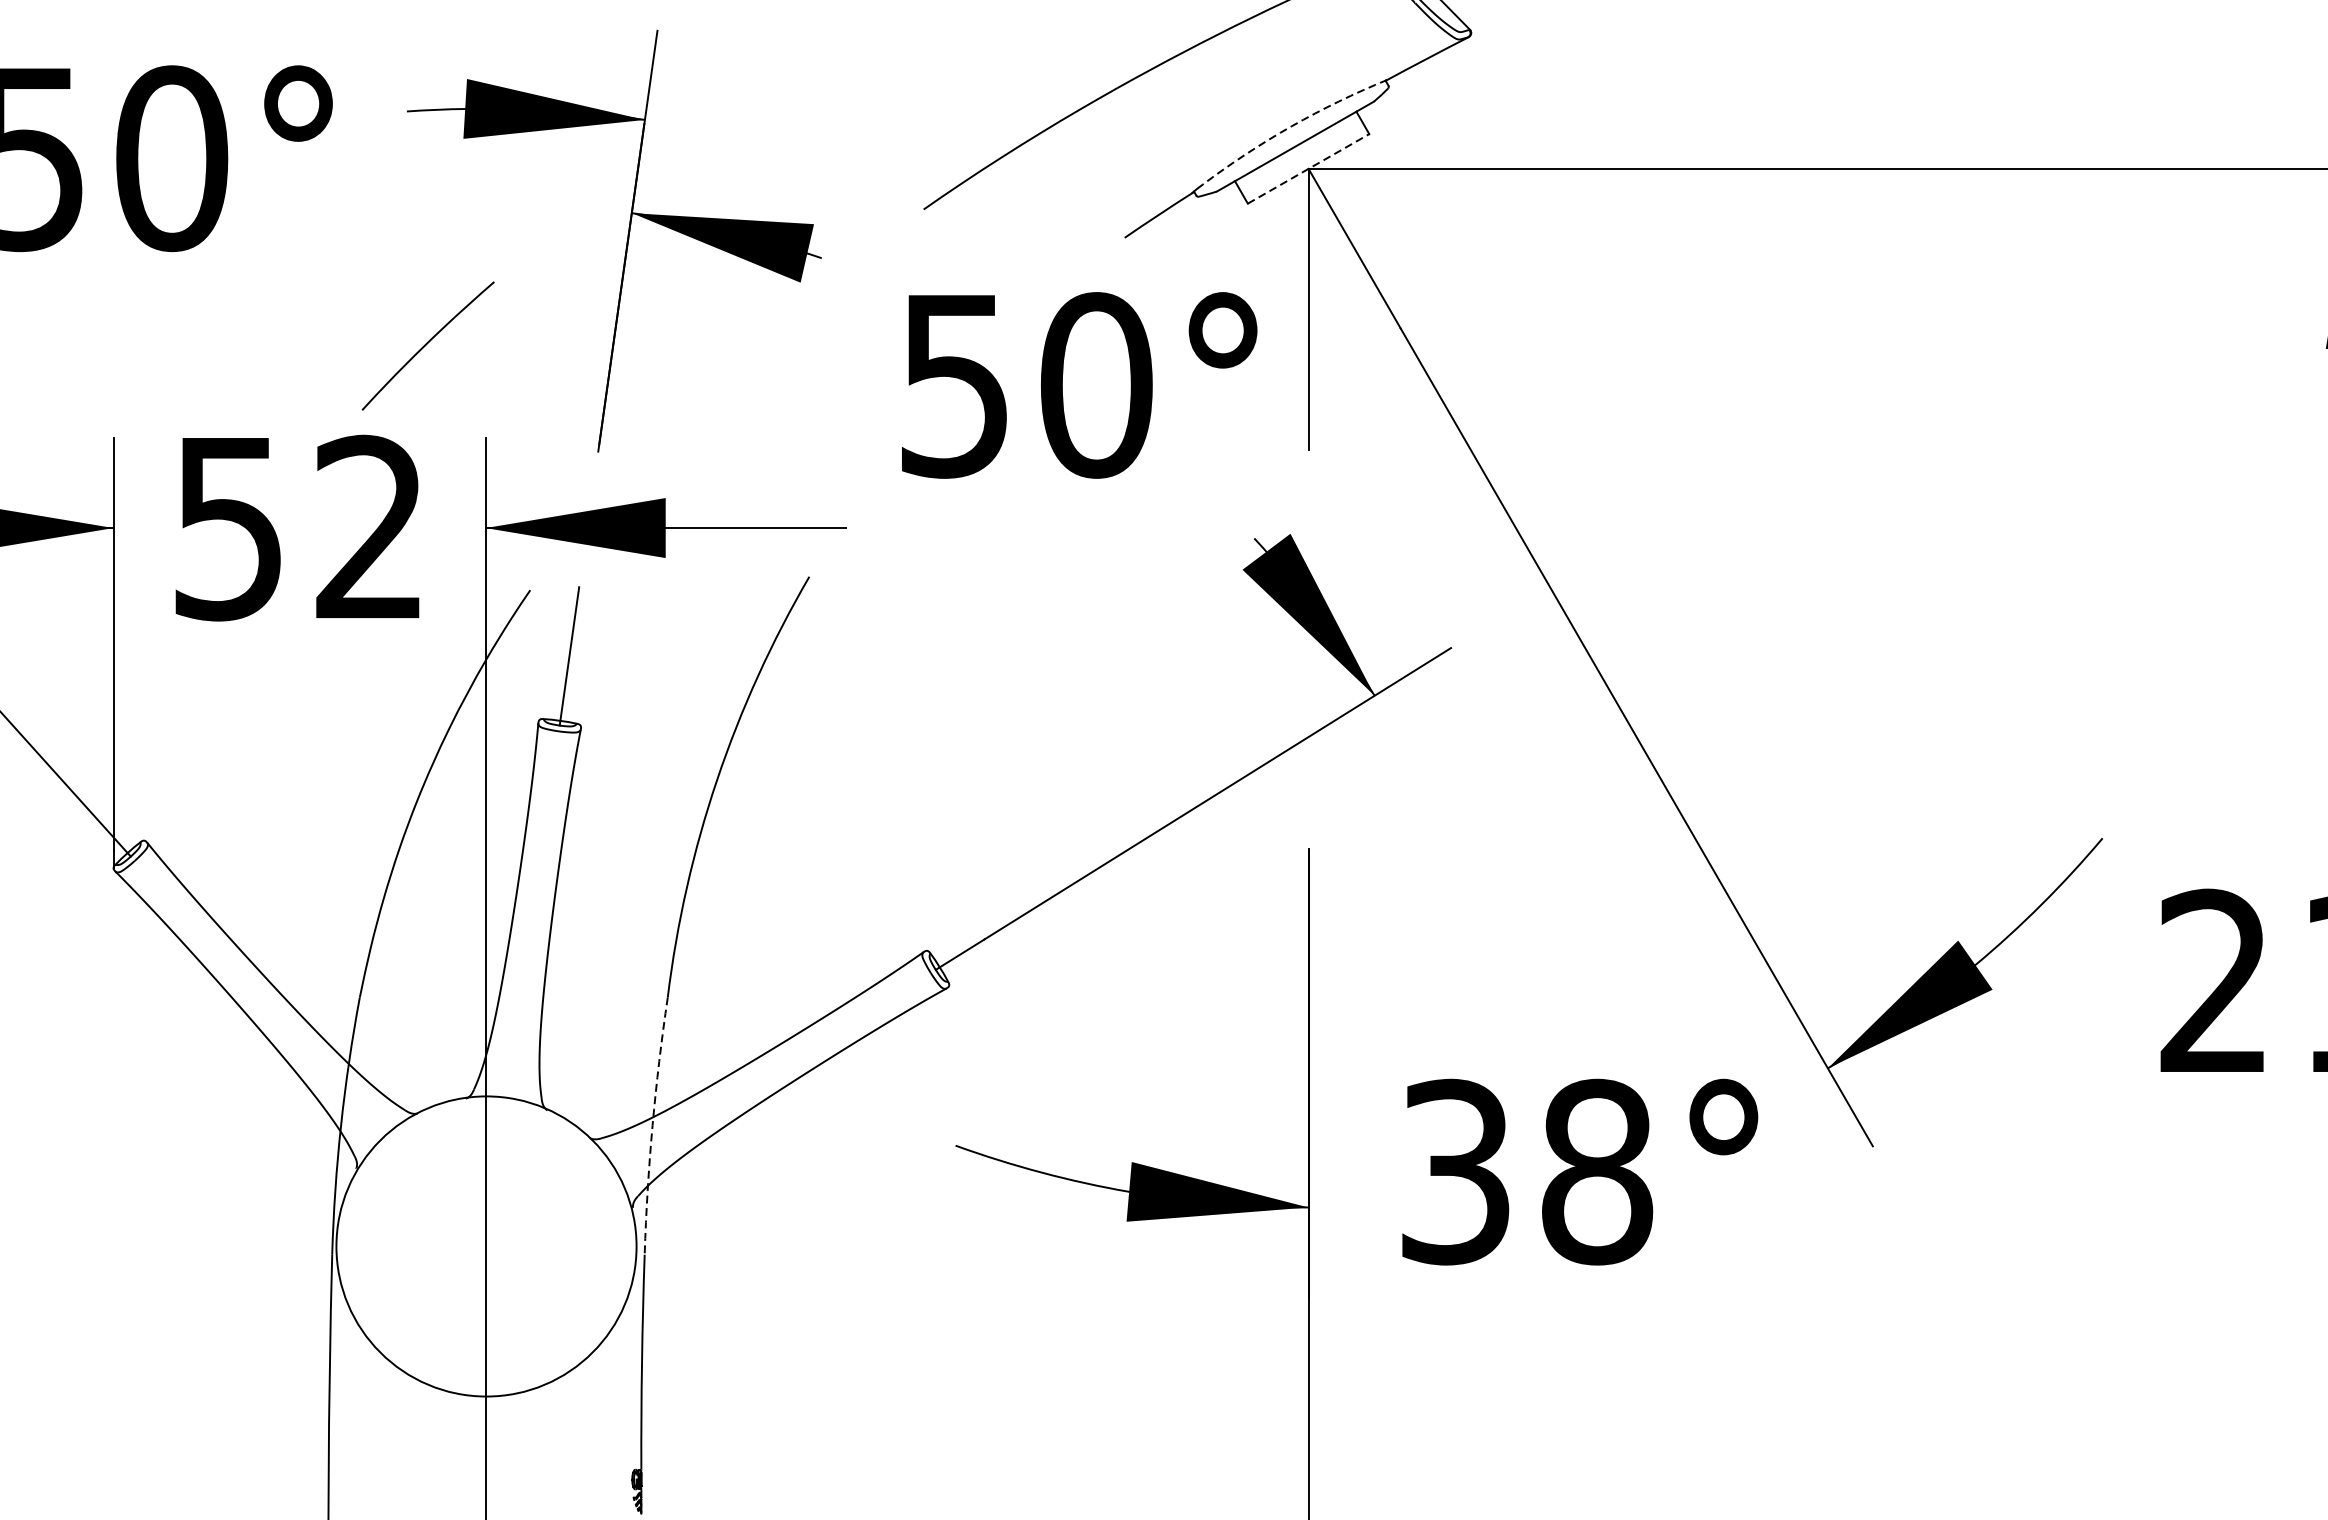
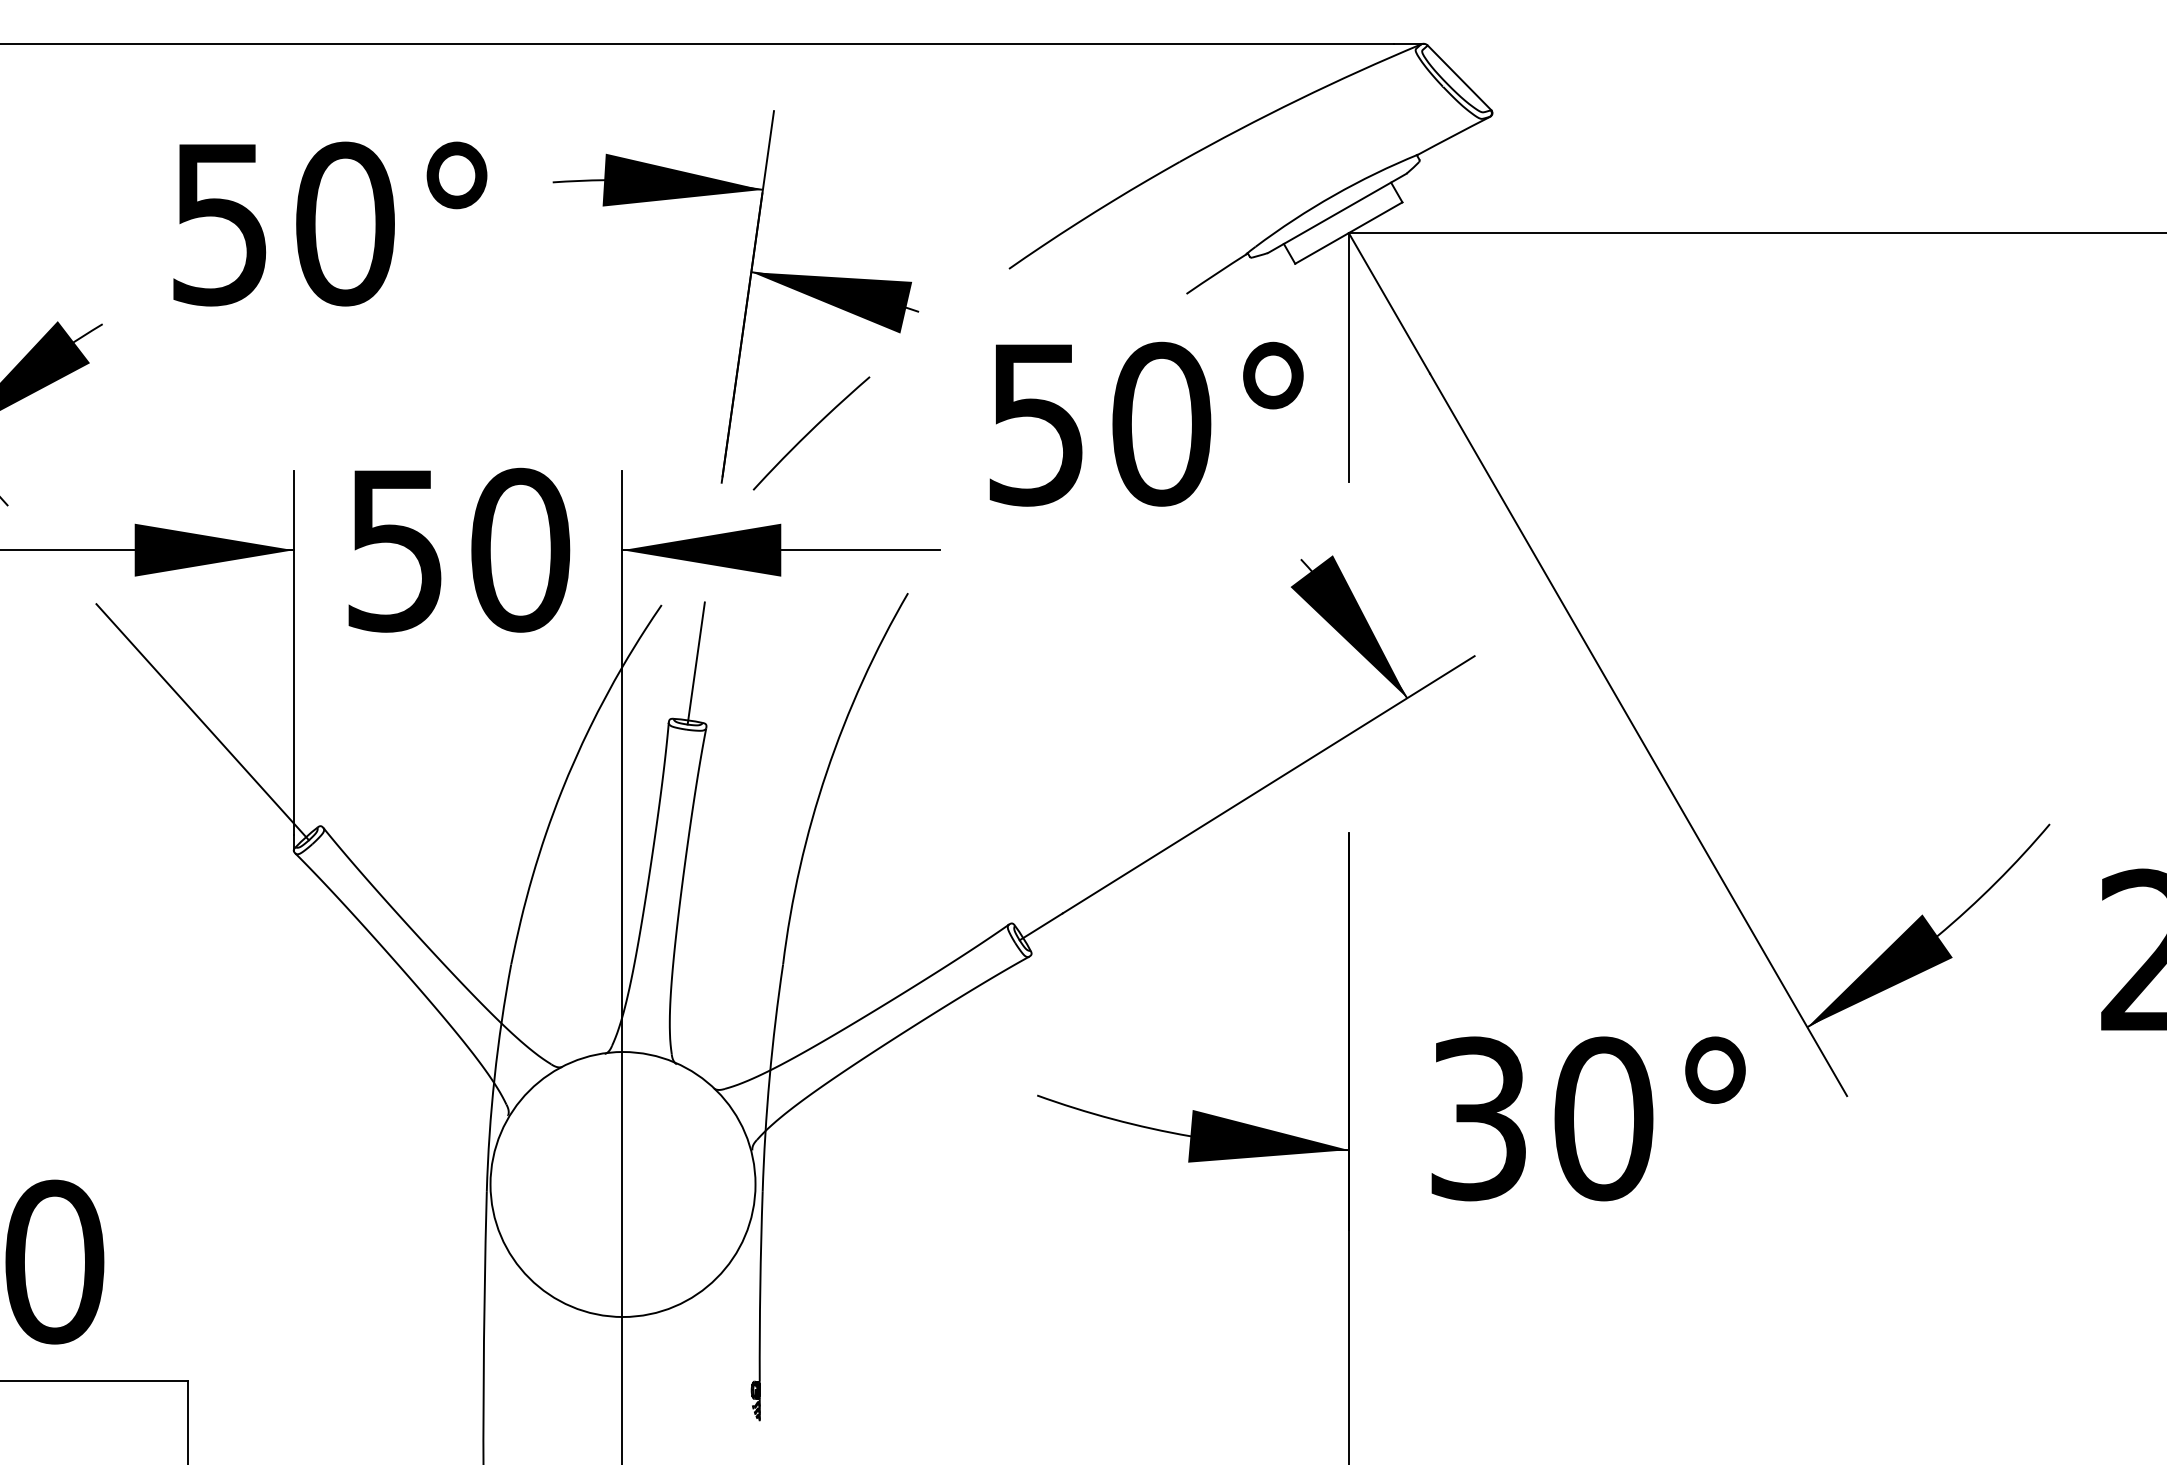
arc: (1292, 126) -> (1334, 195), dashed -> solid
line: (1308, 169) -> (1348, 233), dashed -> solid
curve: (427, 344) -> (810, 432), moved
text: (370, 527) -> (520, 549), 52 -> 50
arc: (652, 1125) -> (769, 1077), dashed -> solid
text: (1596, 1171) -> (1603, 1118), 38° -> 30°

